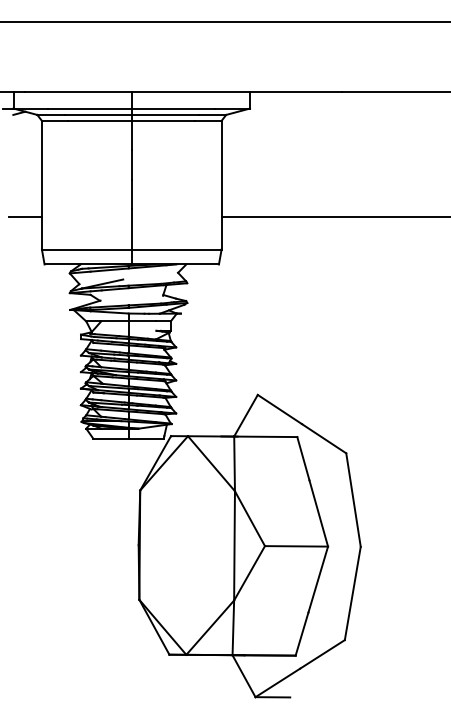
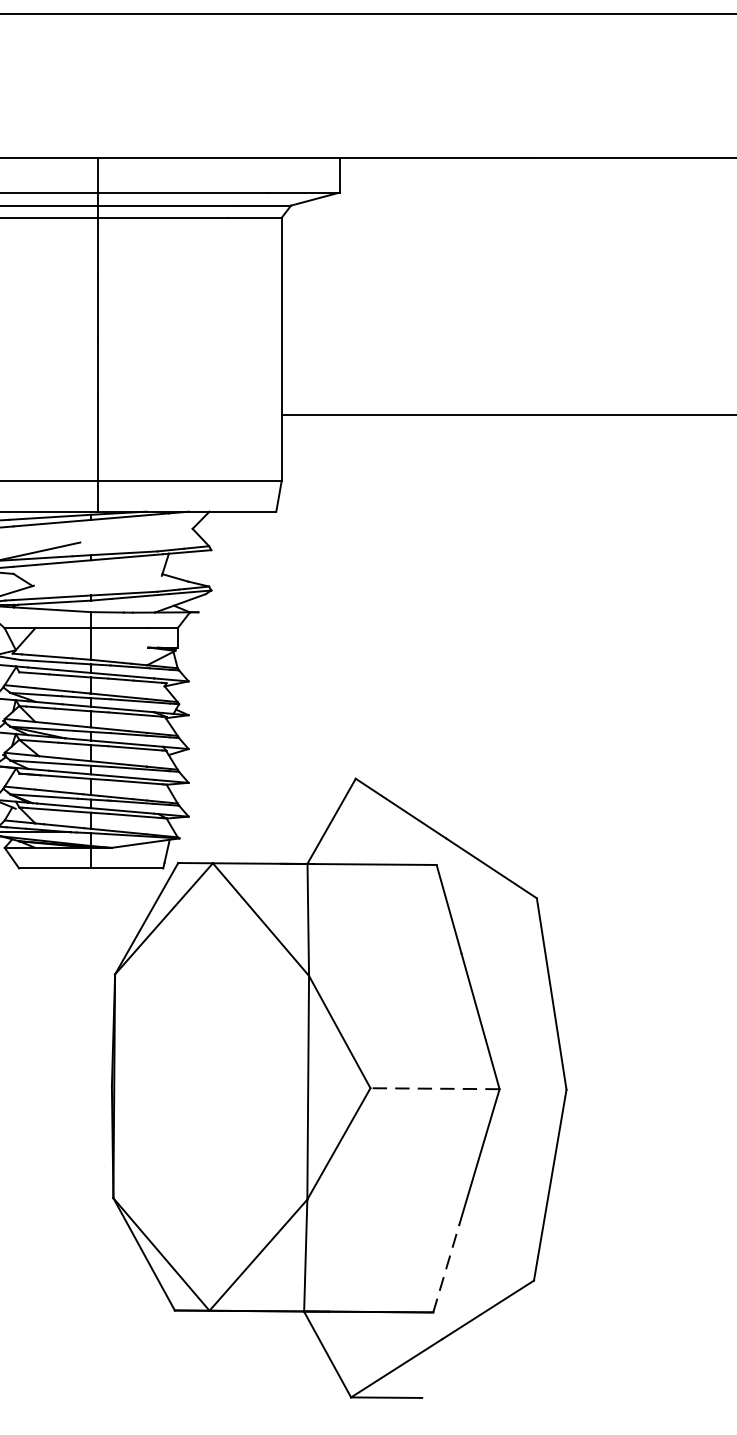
line: (296, 546) -> (435, 1089), solid -> dashed
line: (302, 633) -> (447, 1267), solid -> dashed

